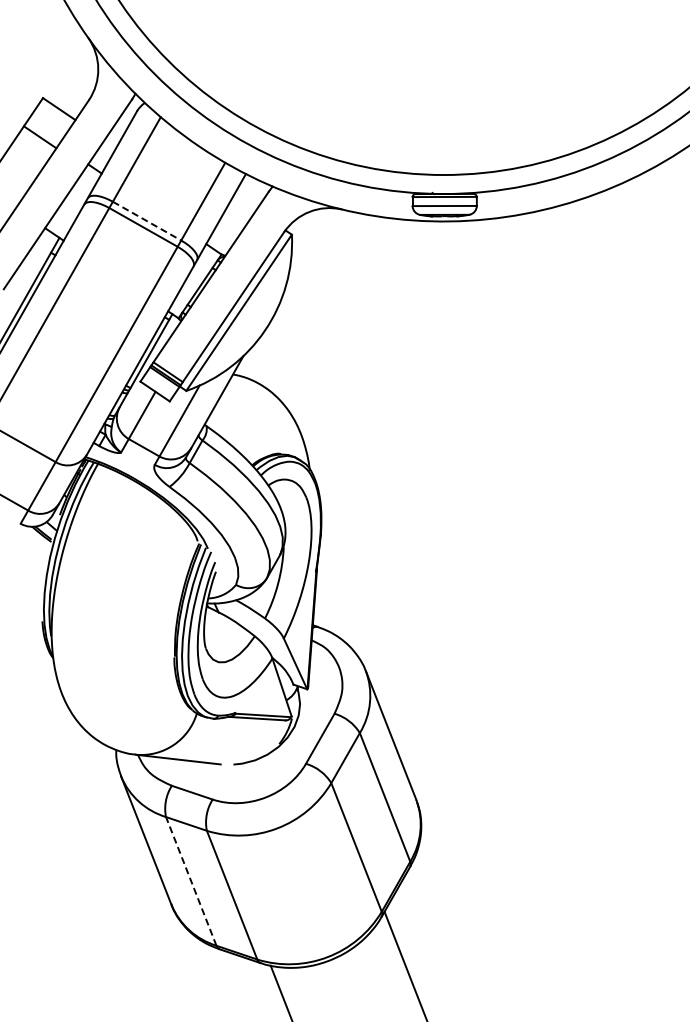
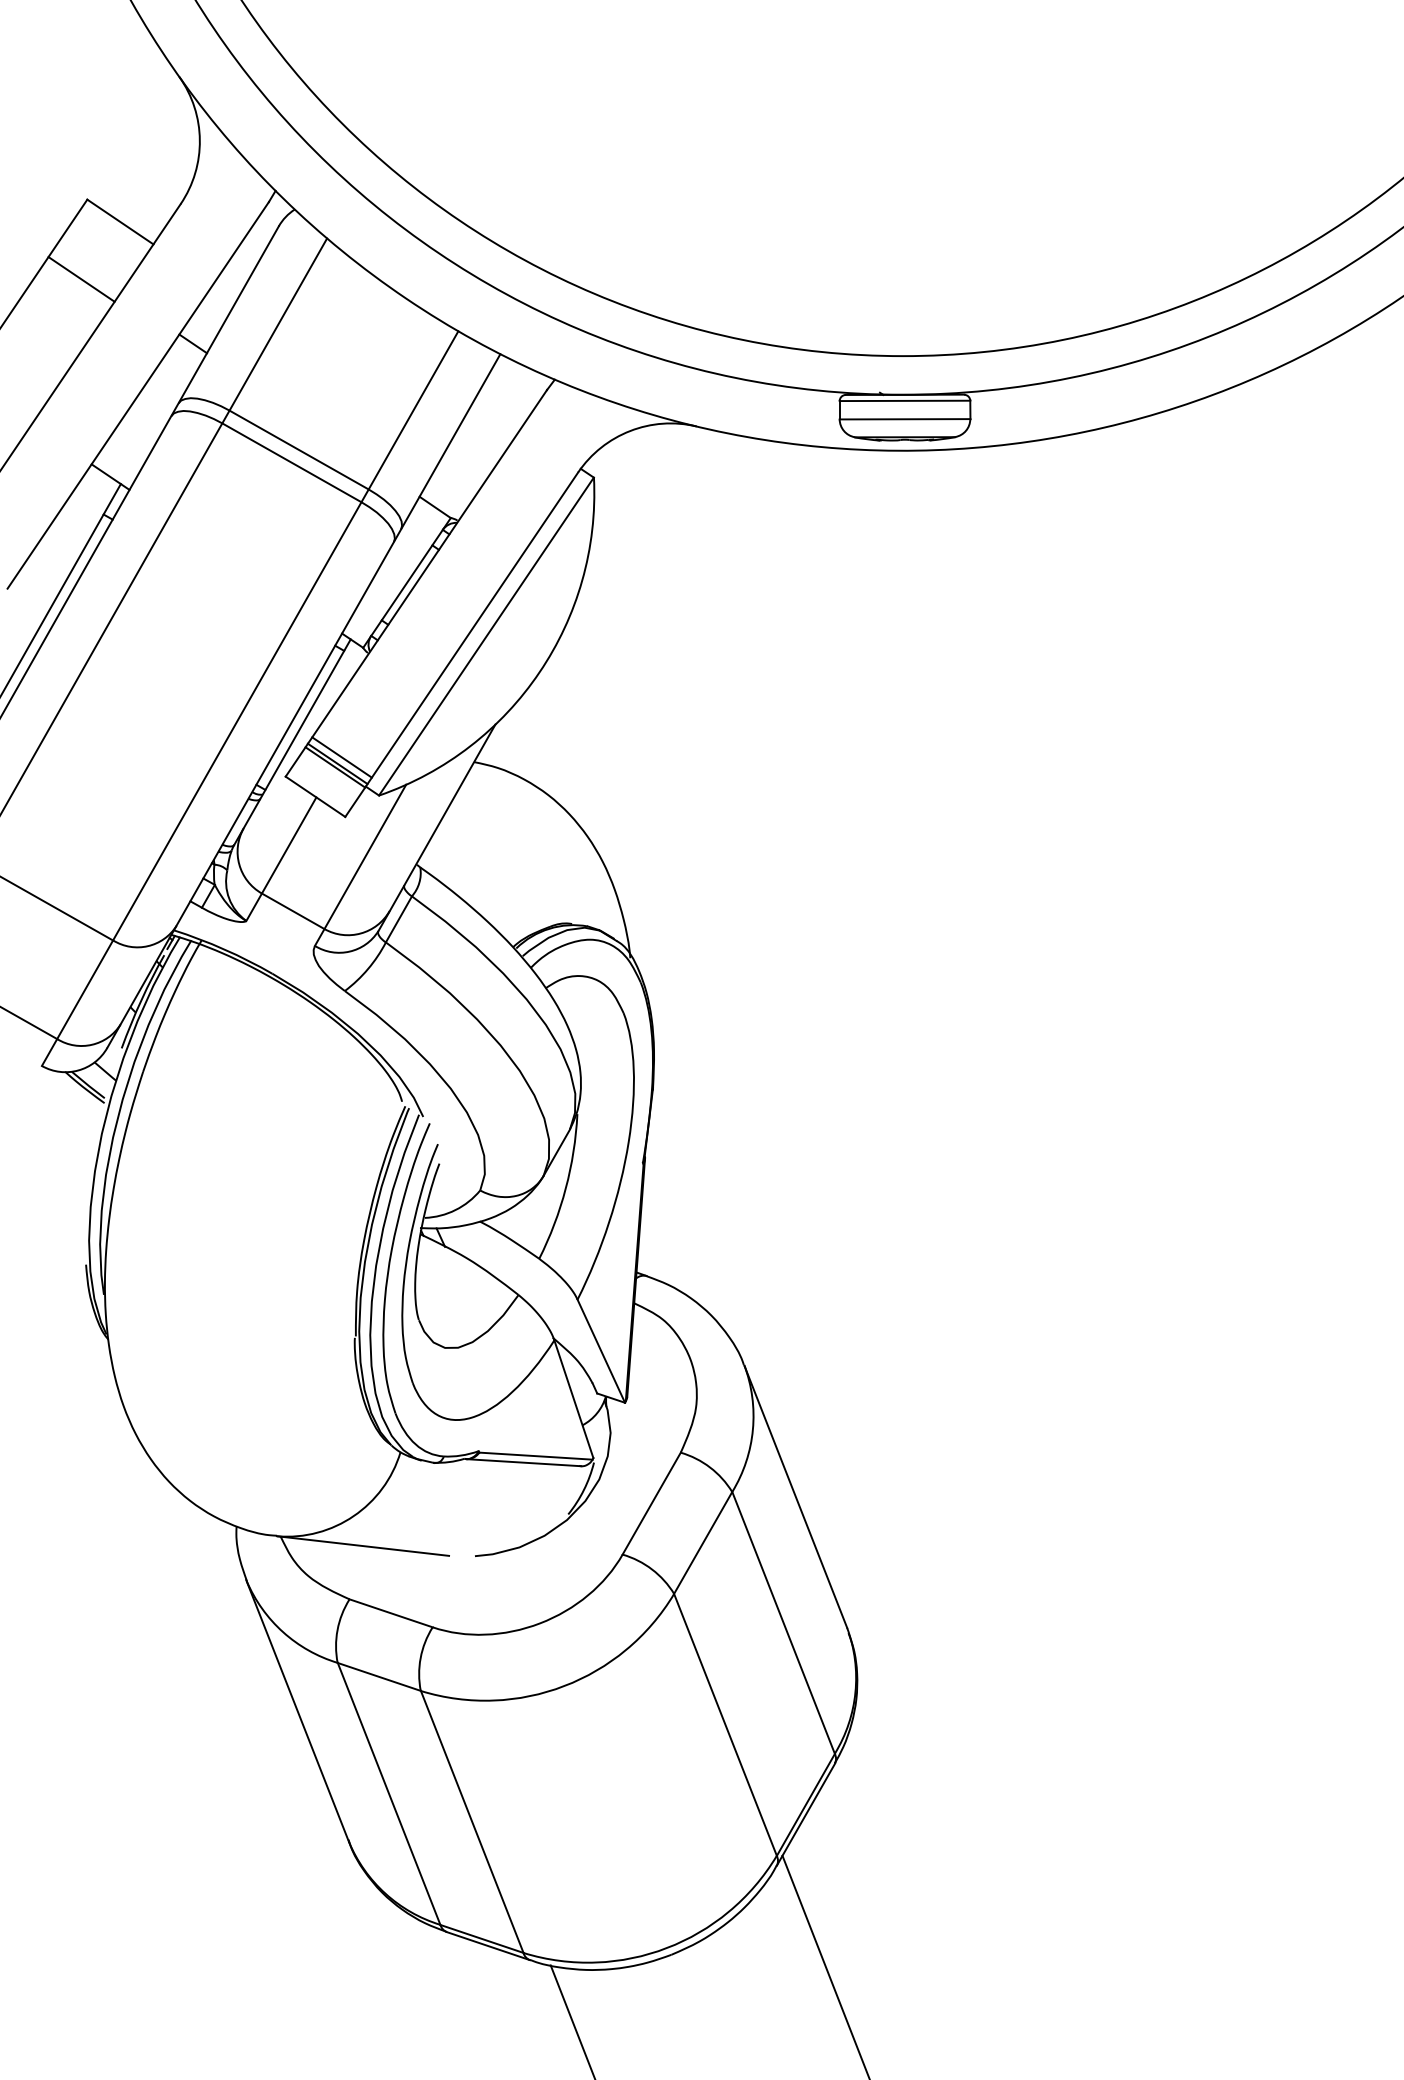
line: (147, 221) -> (300, 450), dashed -> solid
line: (191, 880) -> (389, 1792), dashed -> solid

